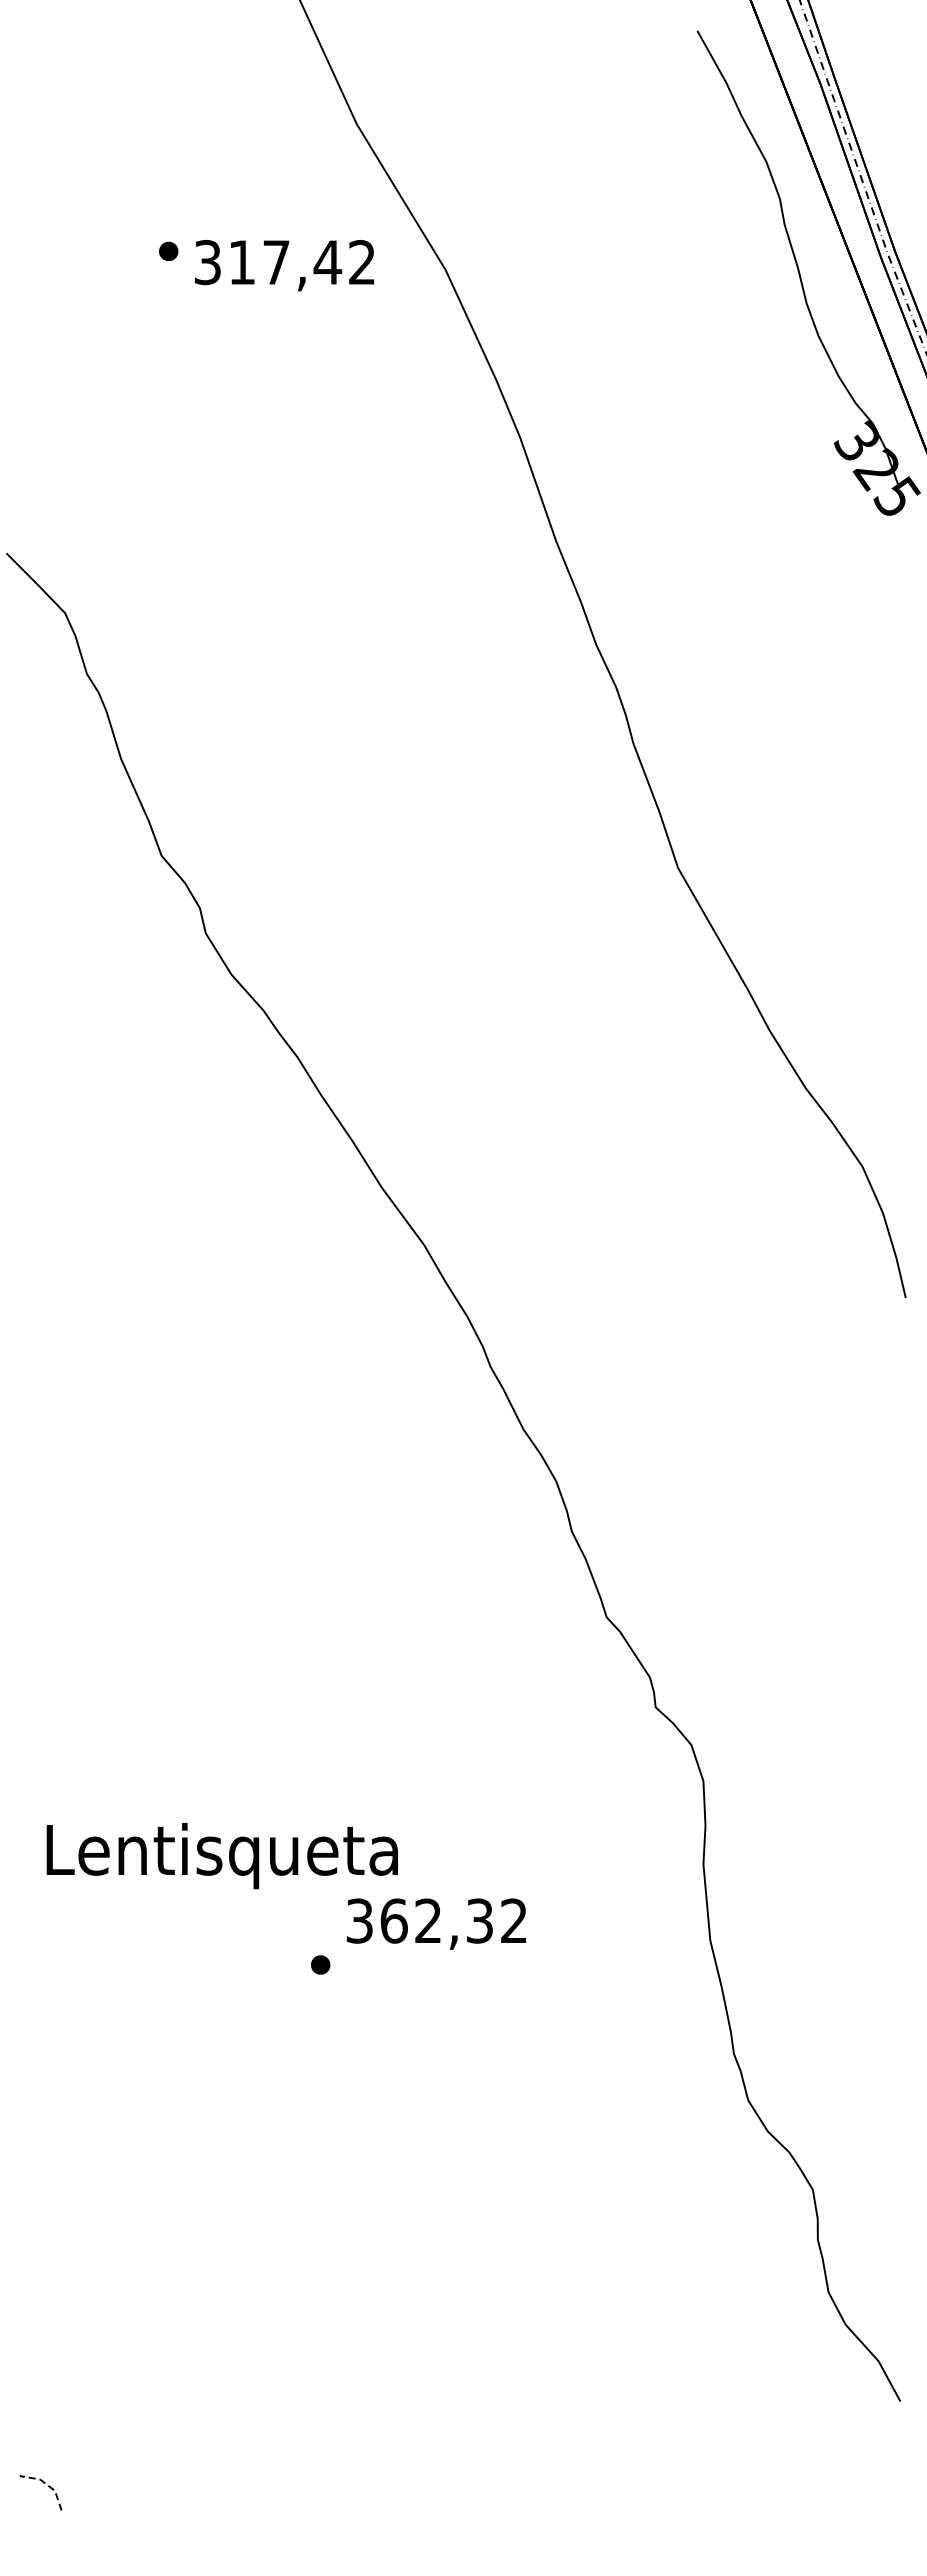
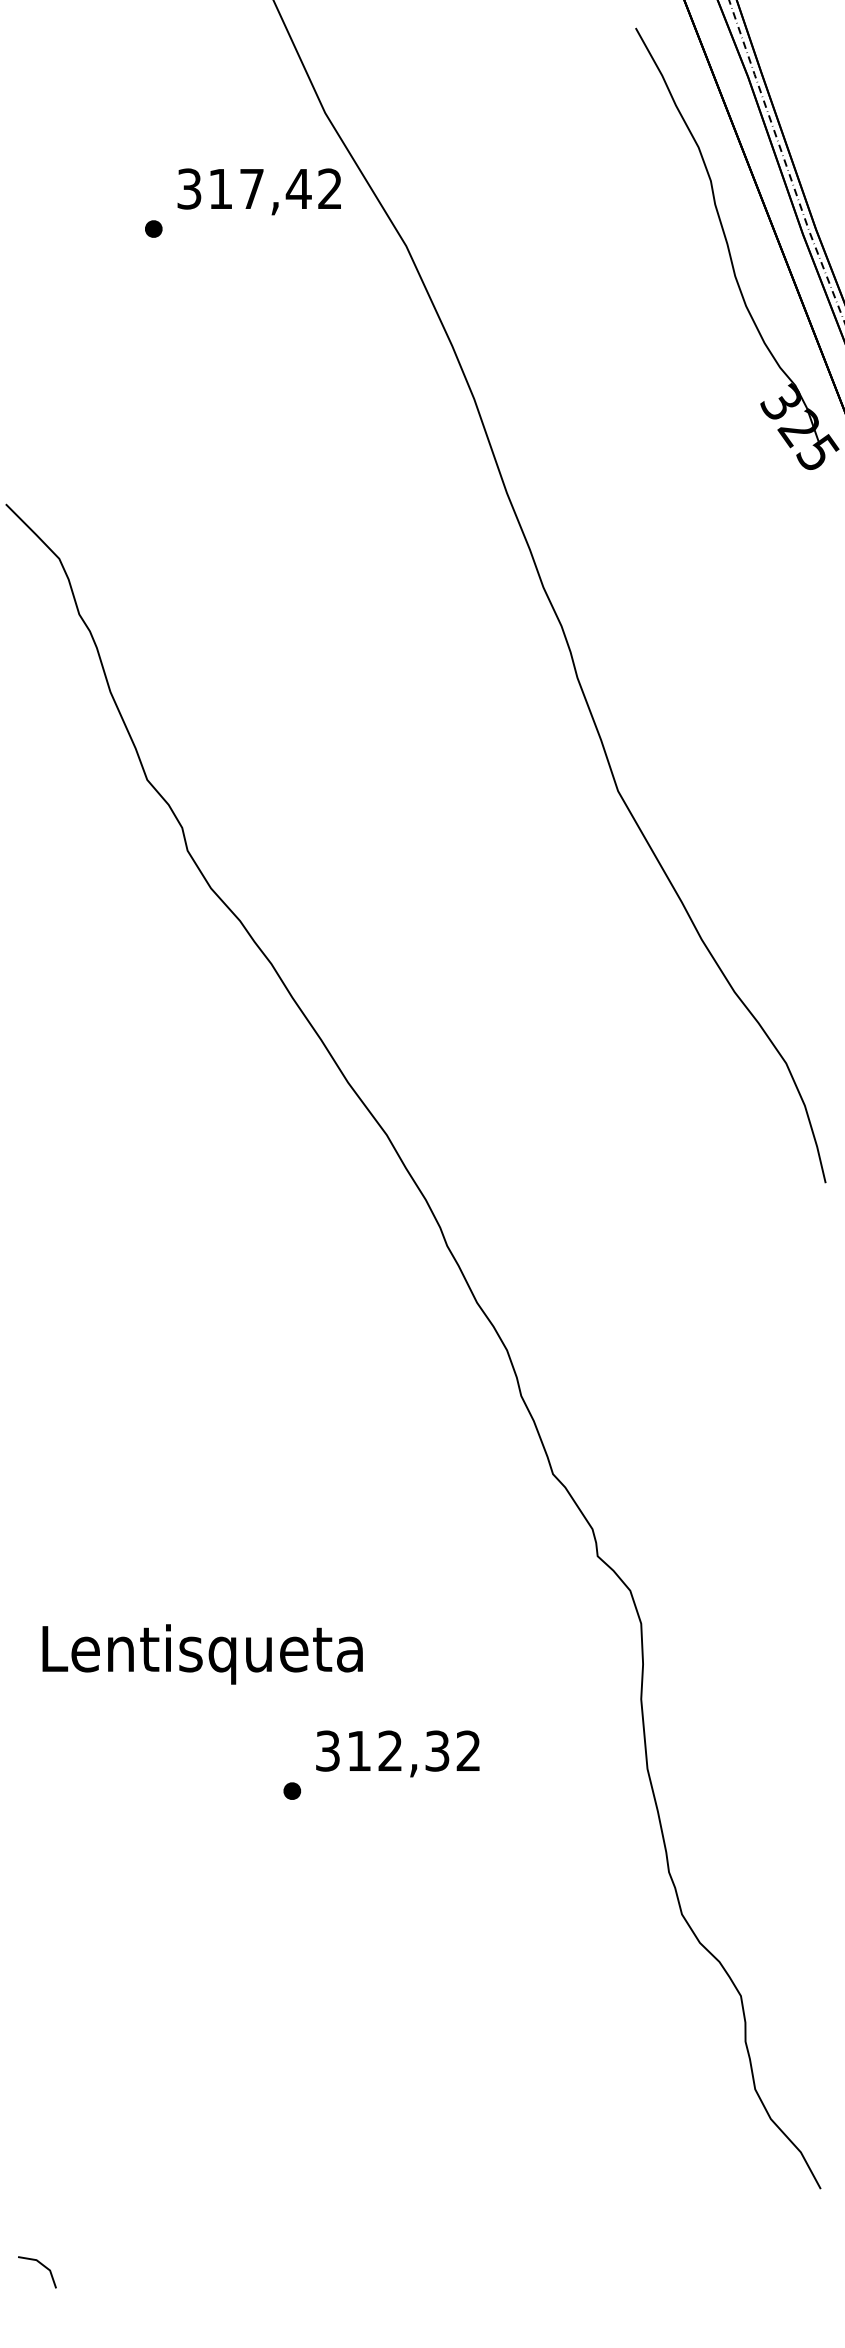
text: (284, 265) -> (259, 191), moved
text: (221, 1856) -> (201, 1654), moved
text: (393, 1920) -> (358, 1750), 362,32 -> 312,32
line: (47, 2484) -> (43, 2264), dashed -> solid

